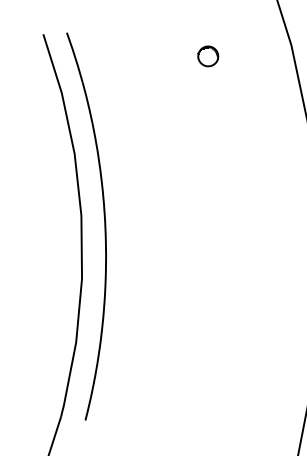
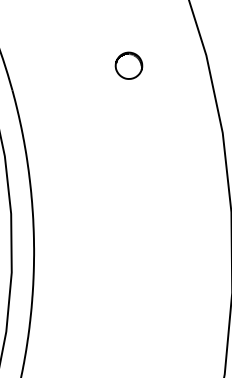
part: (208, 56) -> (129, 65), size x1.43

